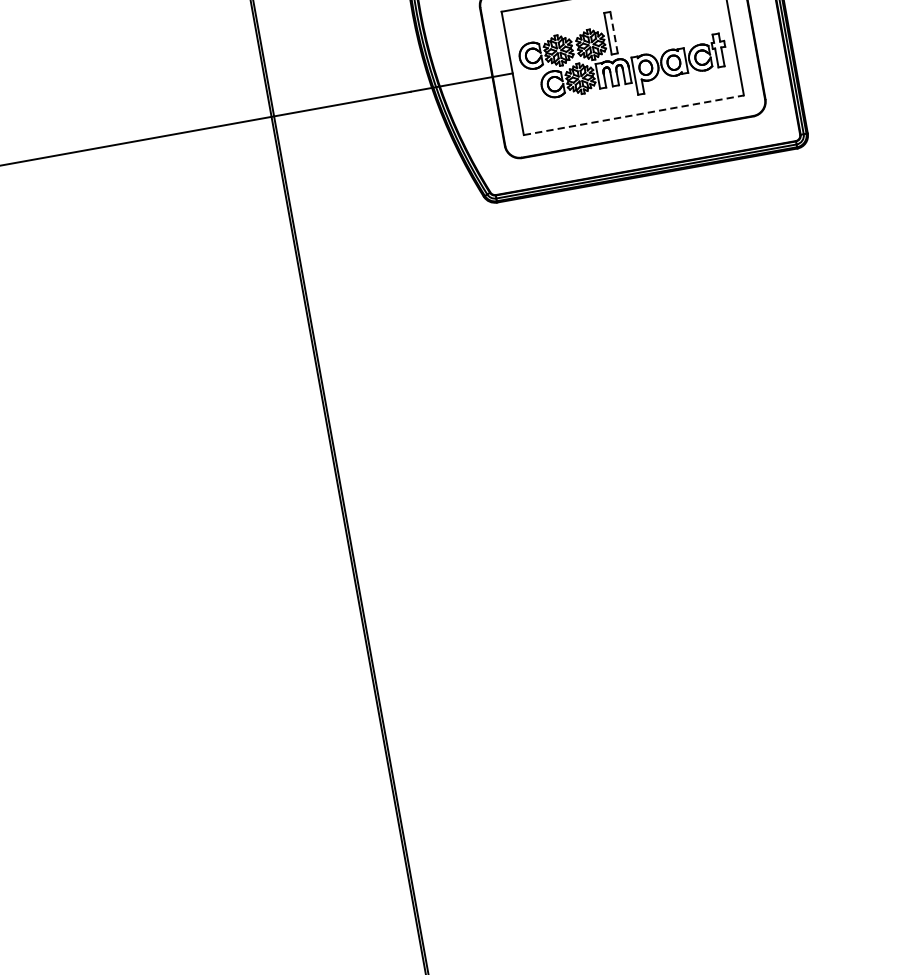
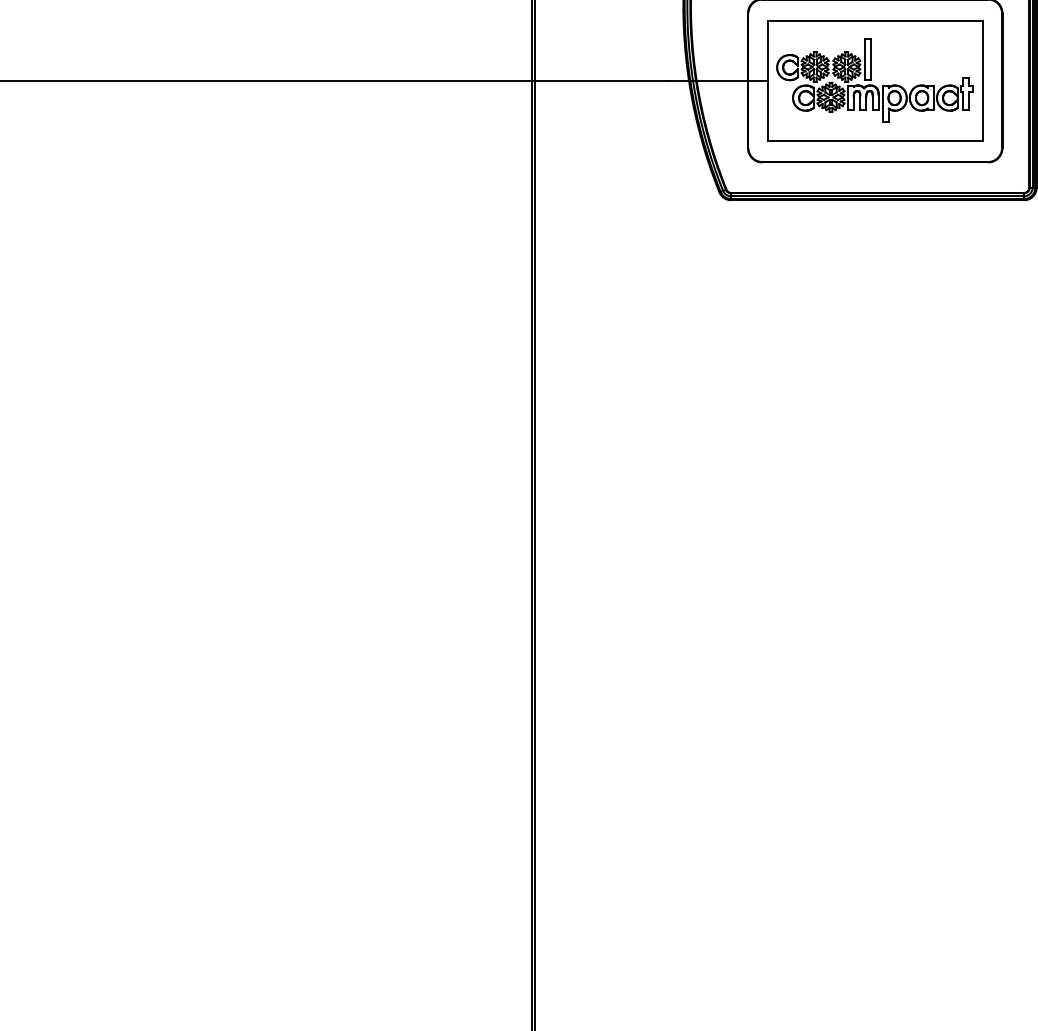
line: (613, 32) -> (870, 59), dashed -> solid
line: (634, 115) -> (875, 141), dashed -> solid

